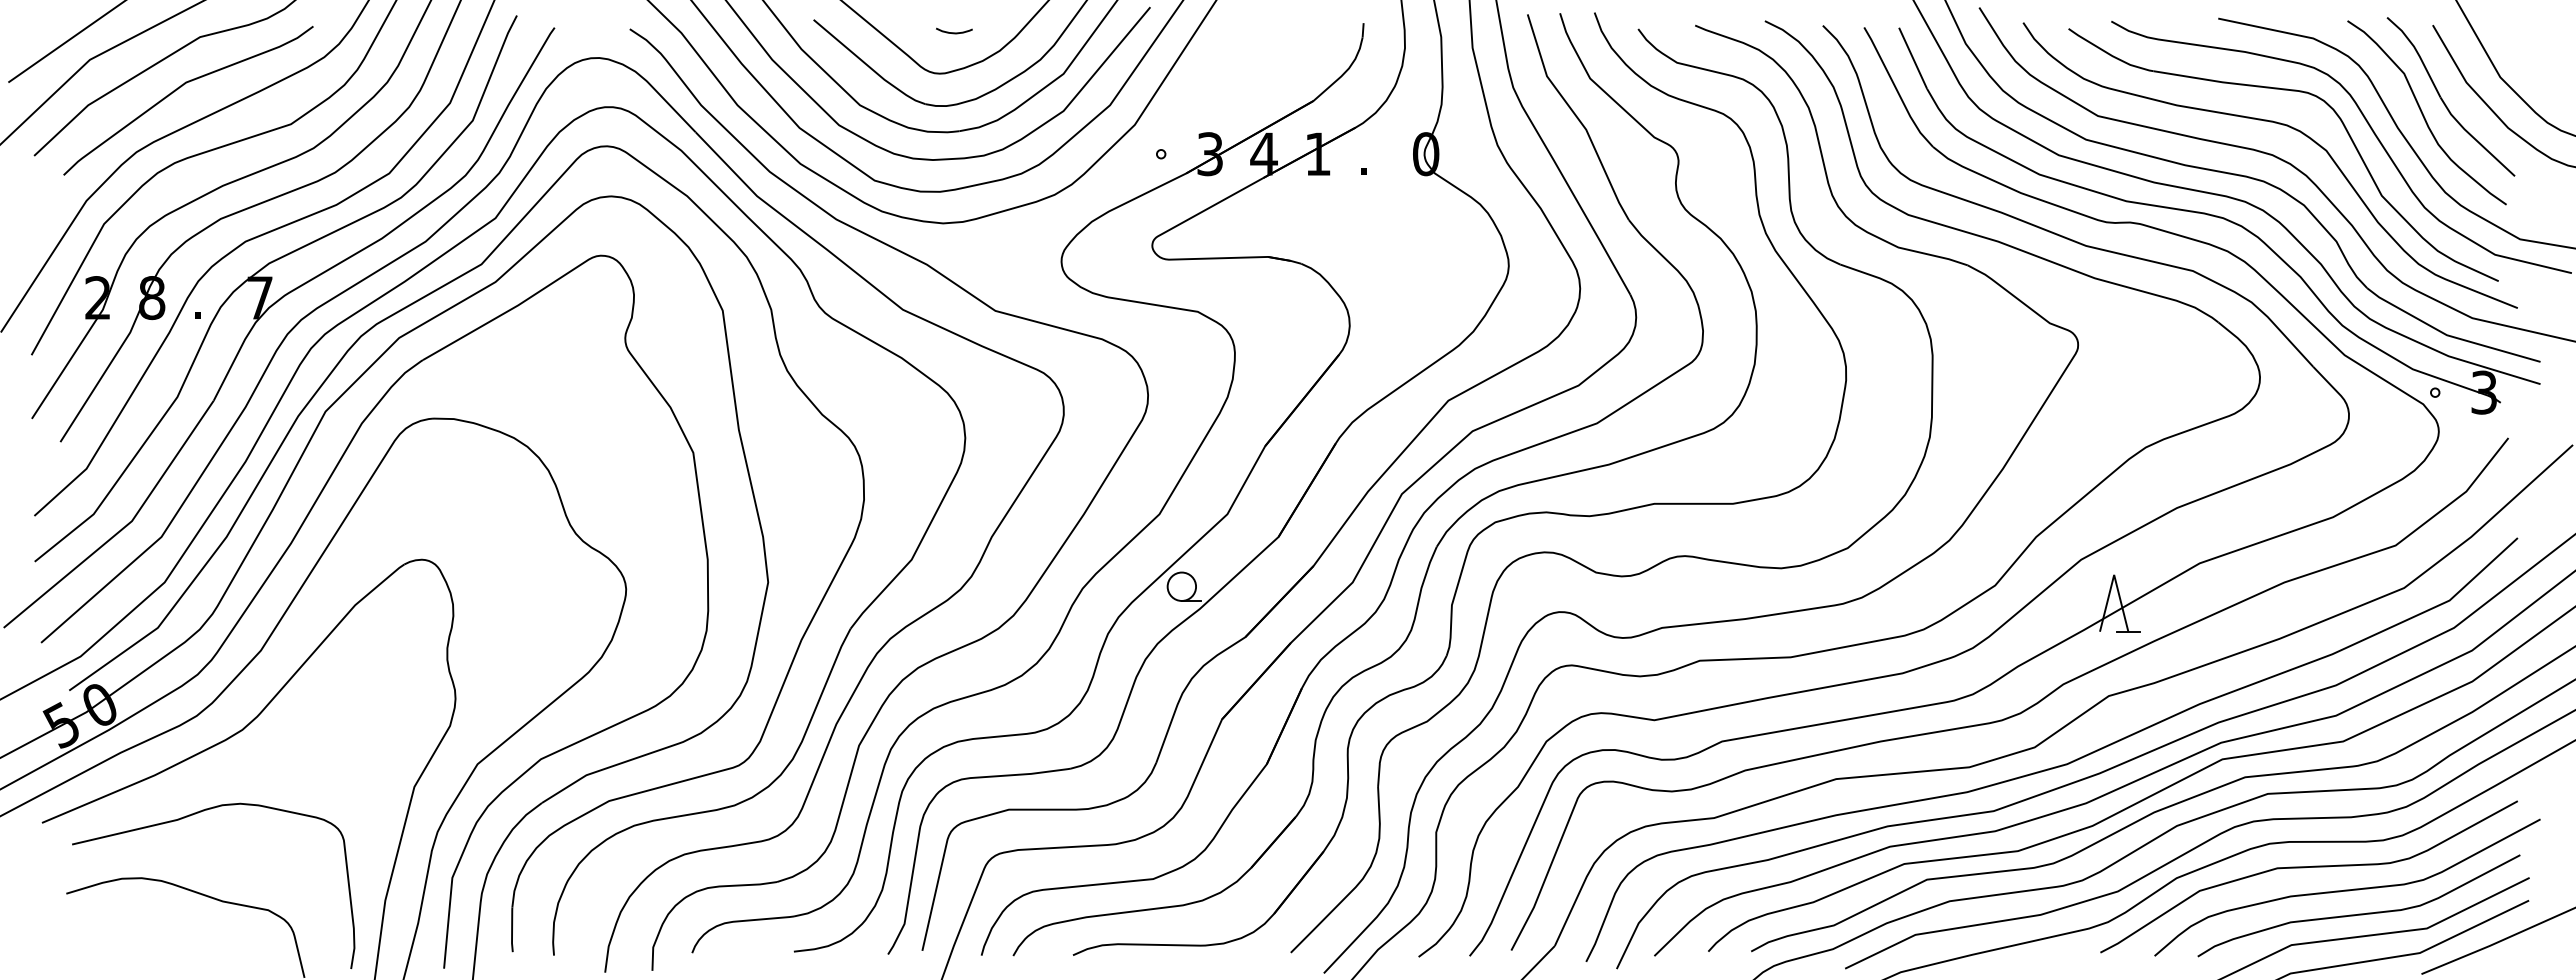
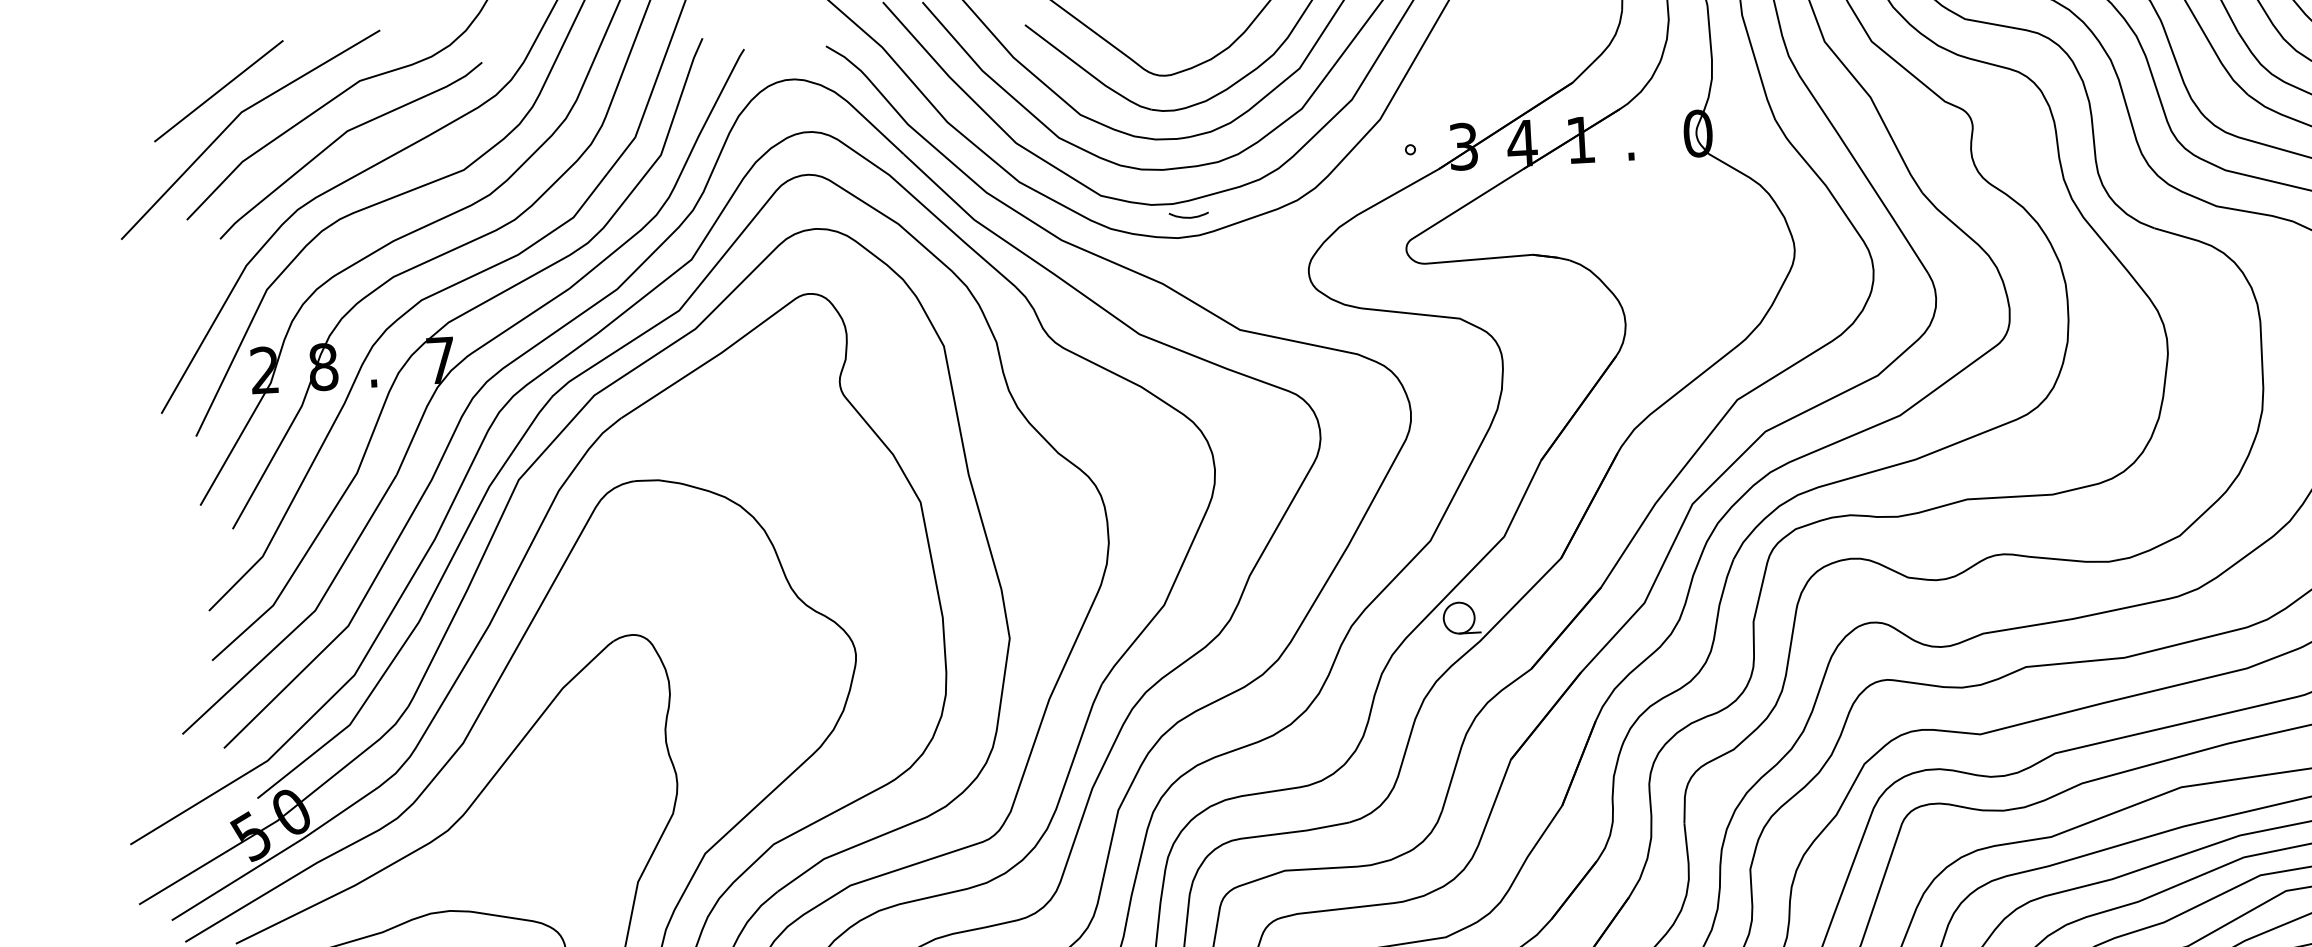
curve: (954, 32) -> (1189, 216), moved

